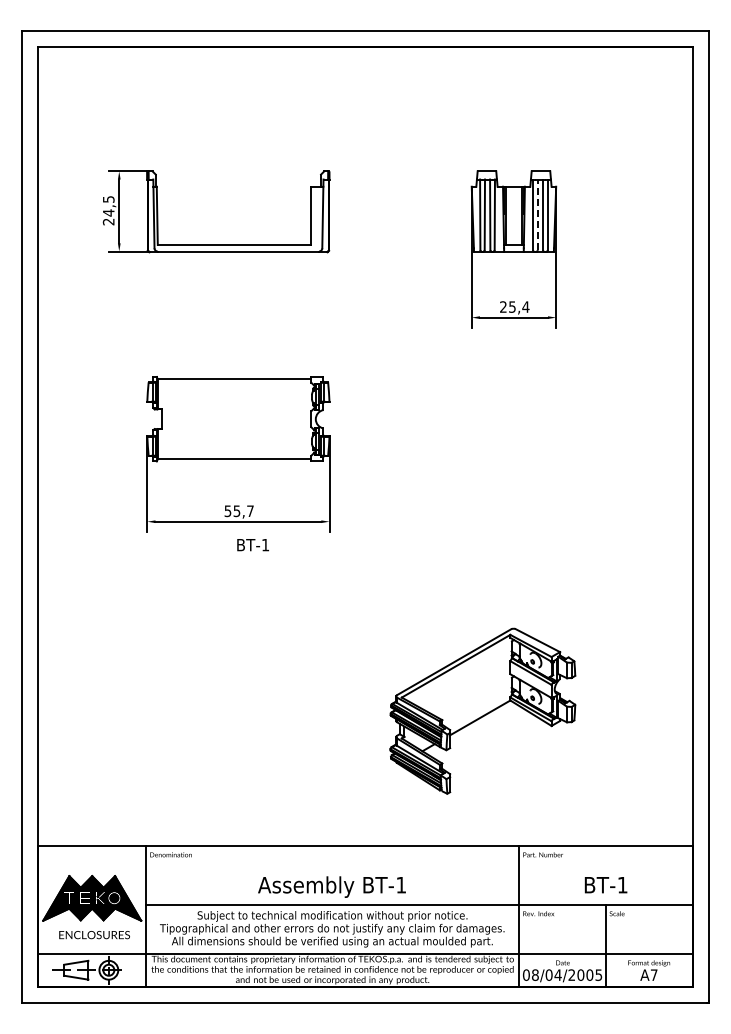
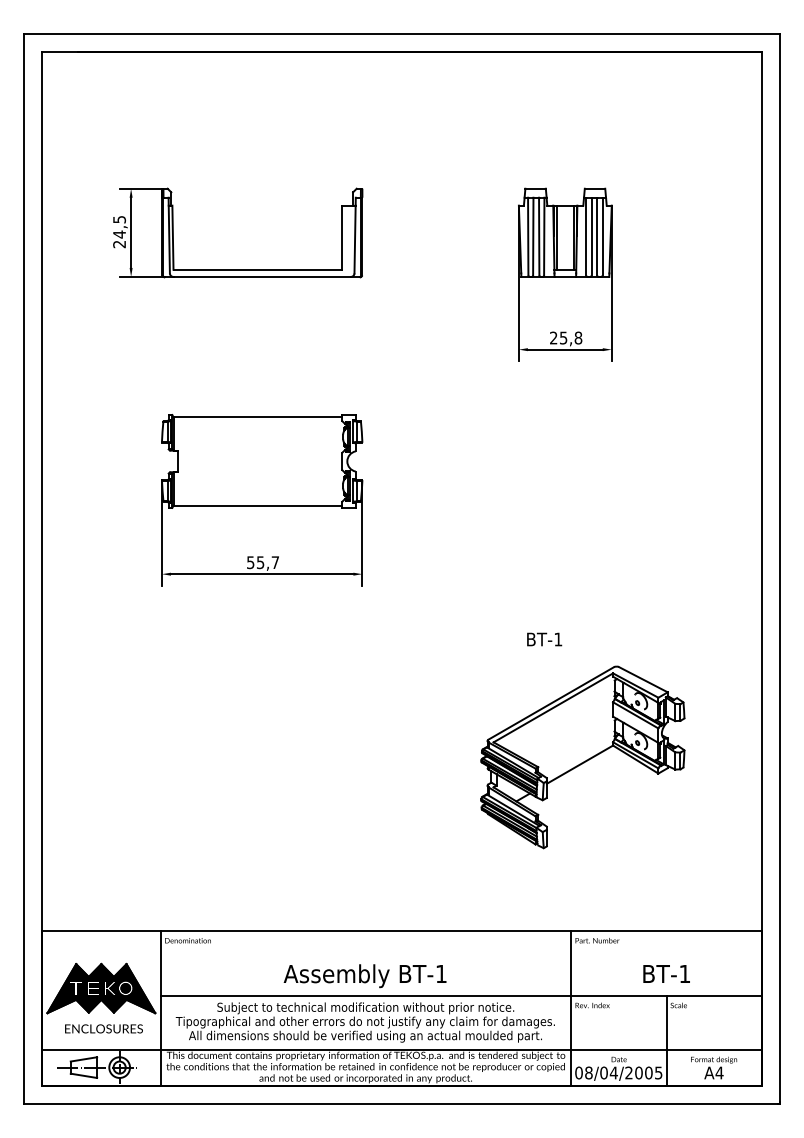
line: (537, 214) -> (591, 236), dashed -> solid
text: (525, 306) -> (578, 337), 25,4 -> 25,8
text: (252, 545) -> (543, 639), moved
part: (482, 710) -> (582, 756), moved
text: (653, 974) -> (718, 1072), A7 -> A4

